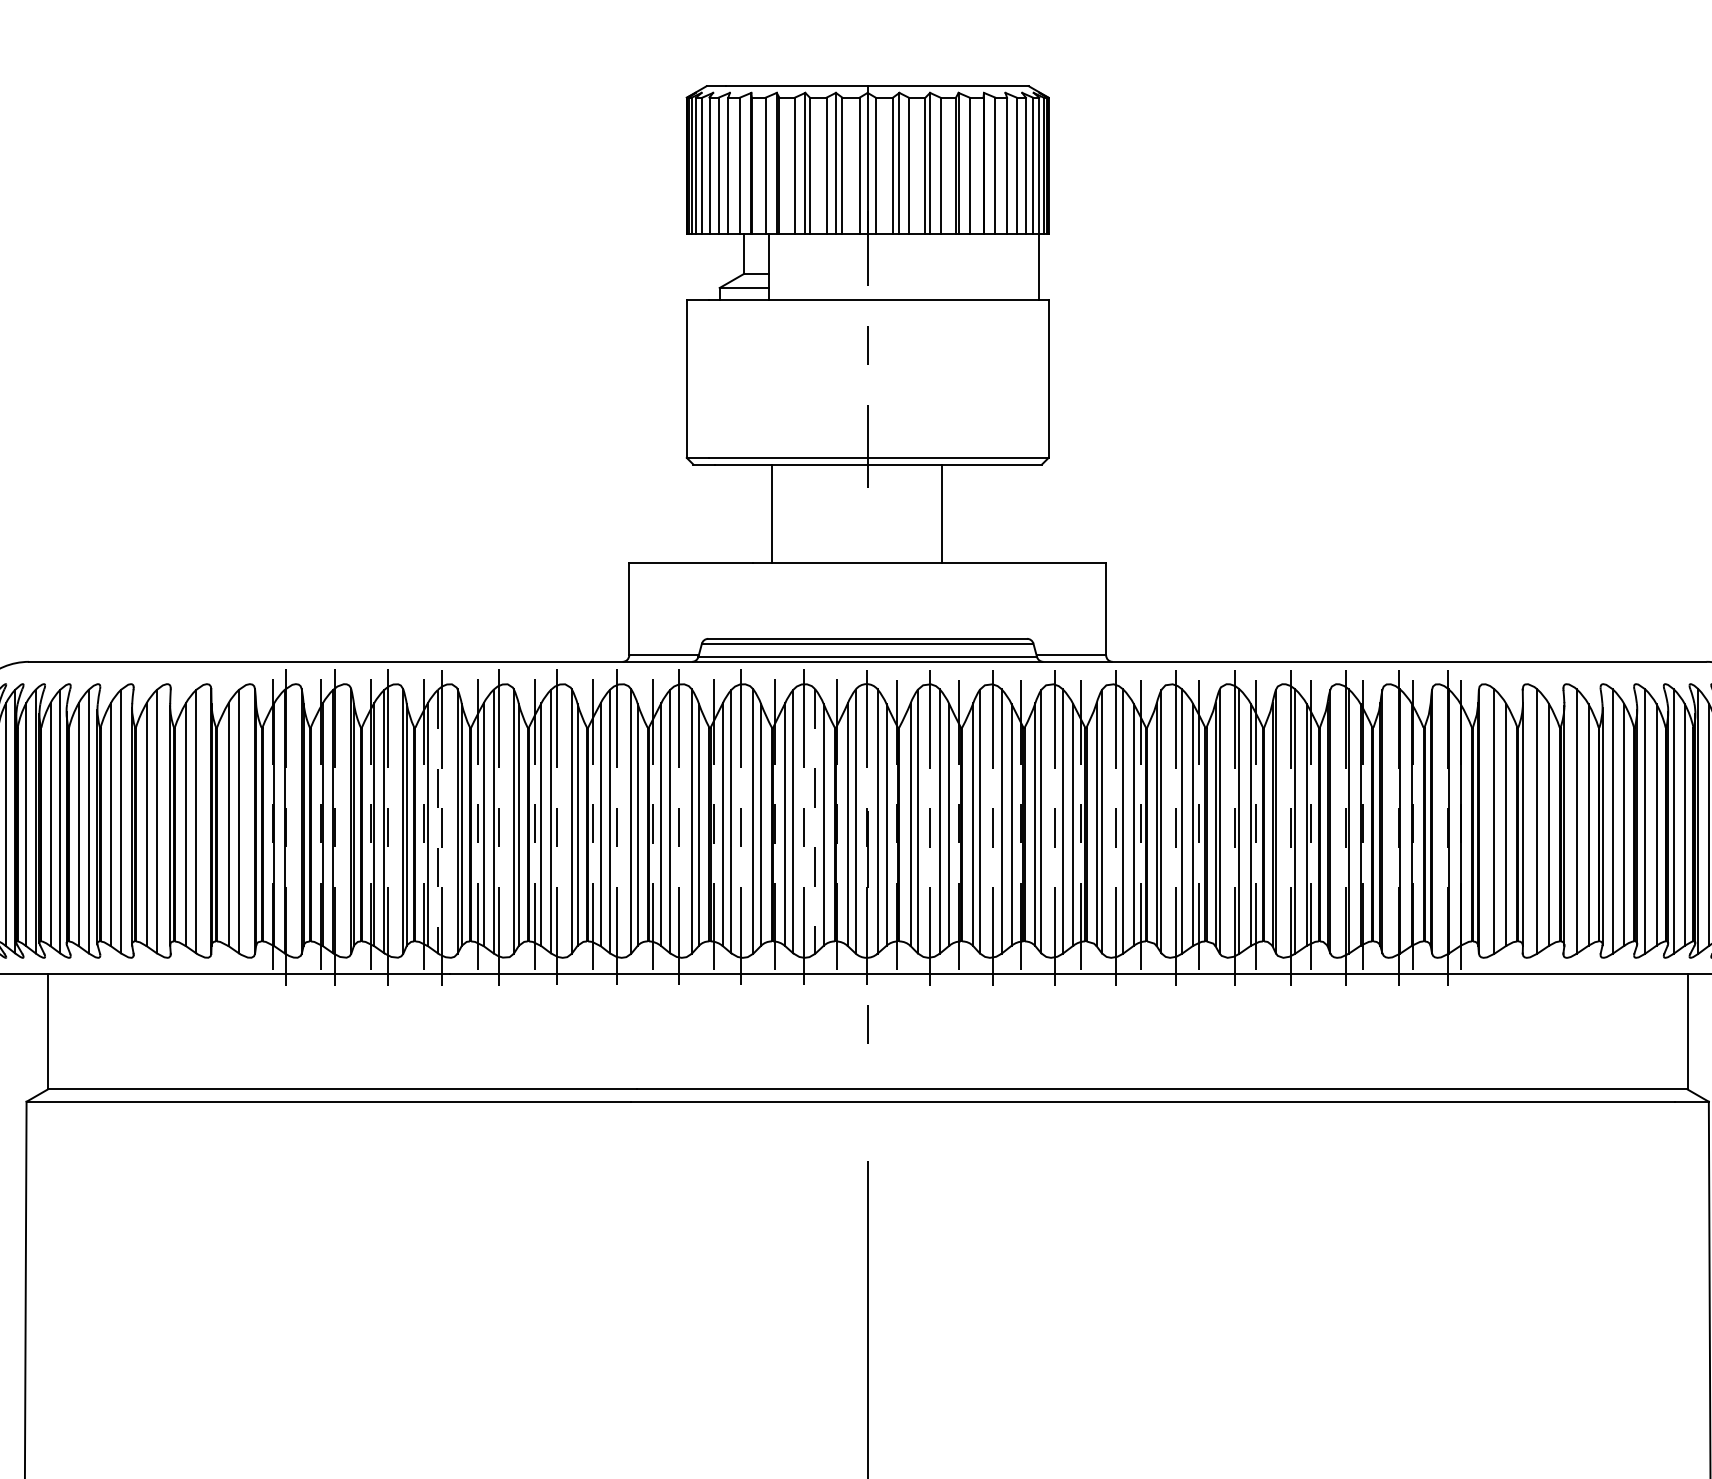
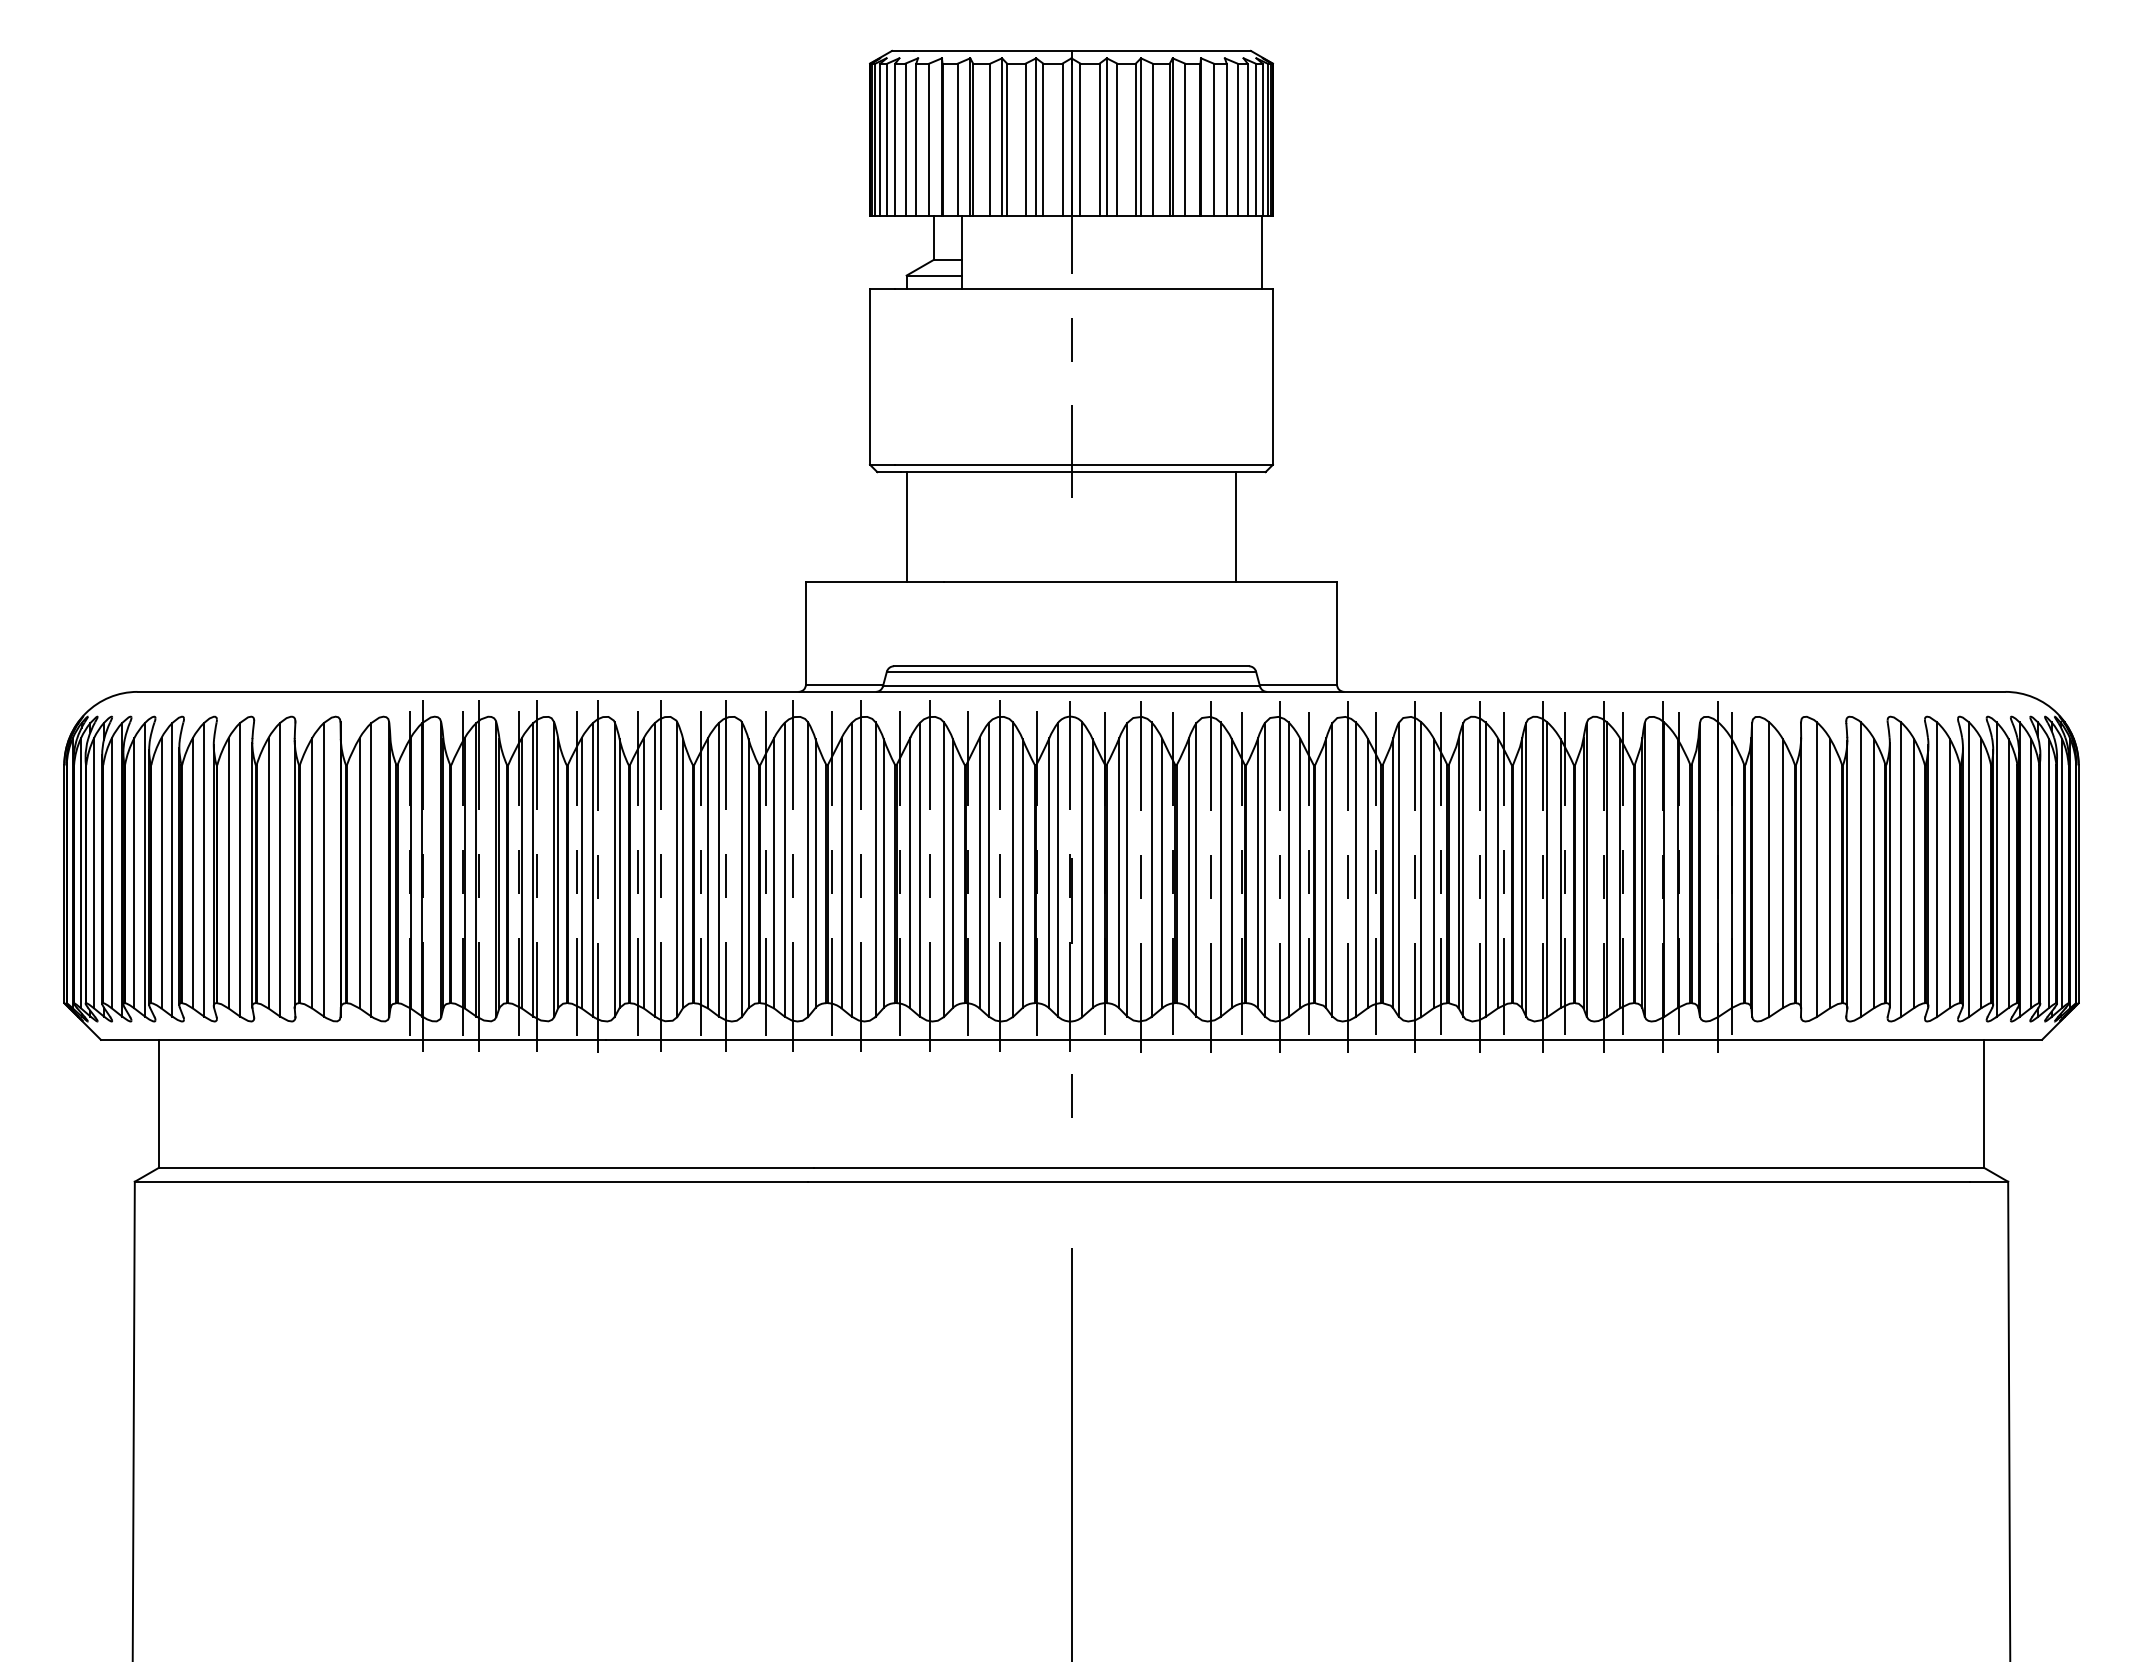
line: (771, 514) -> (906, 527), moved
line: (942, 514) -> (1236, 527), moved
line: (437, 821) -> (592, 869), dashed -> solid
line: (815, 822) -> (1013, 870), dashed -> solid

